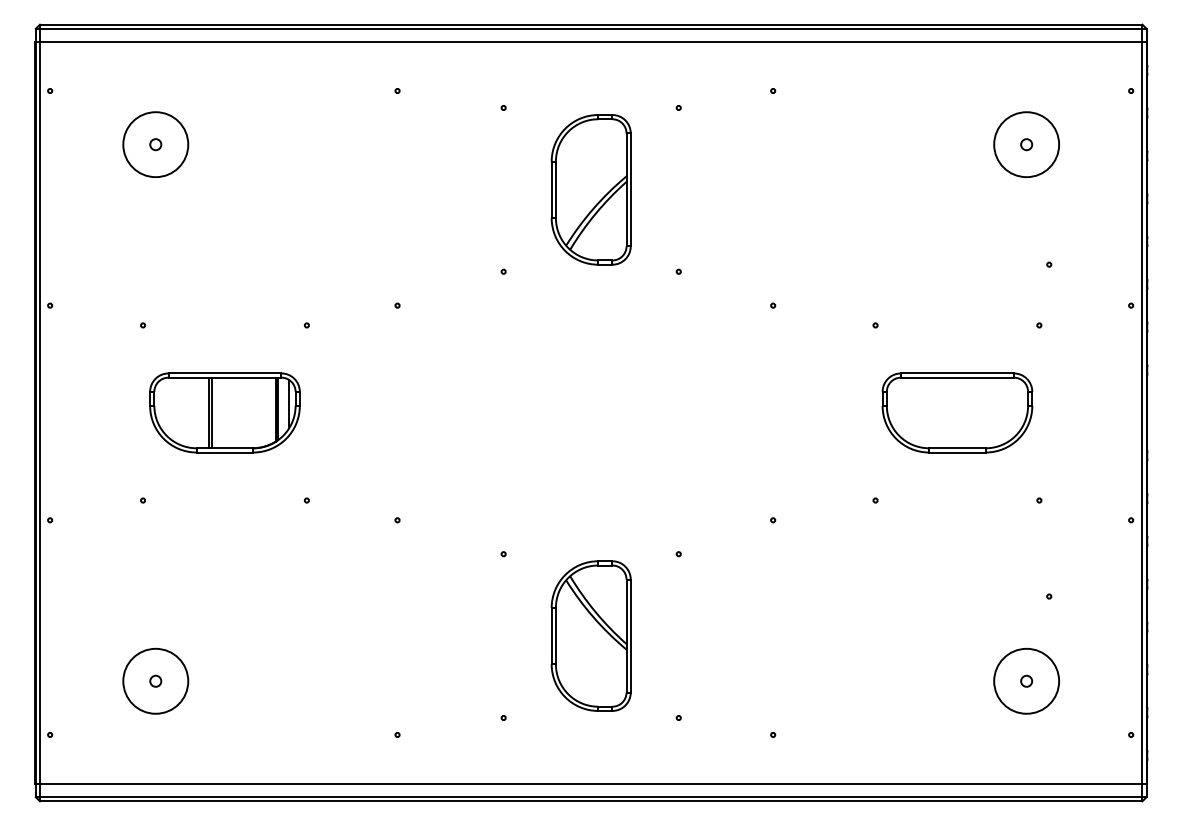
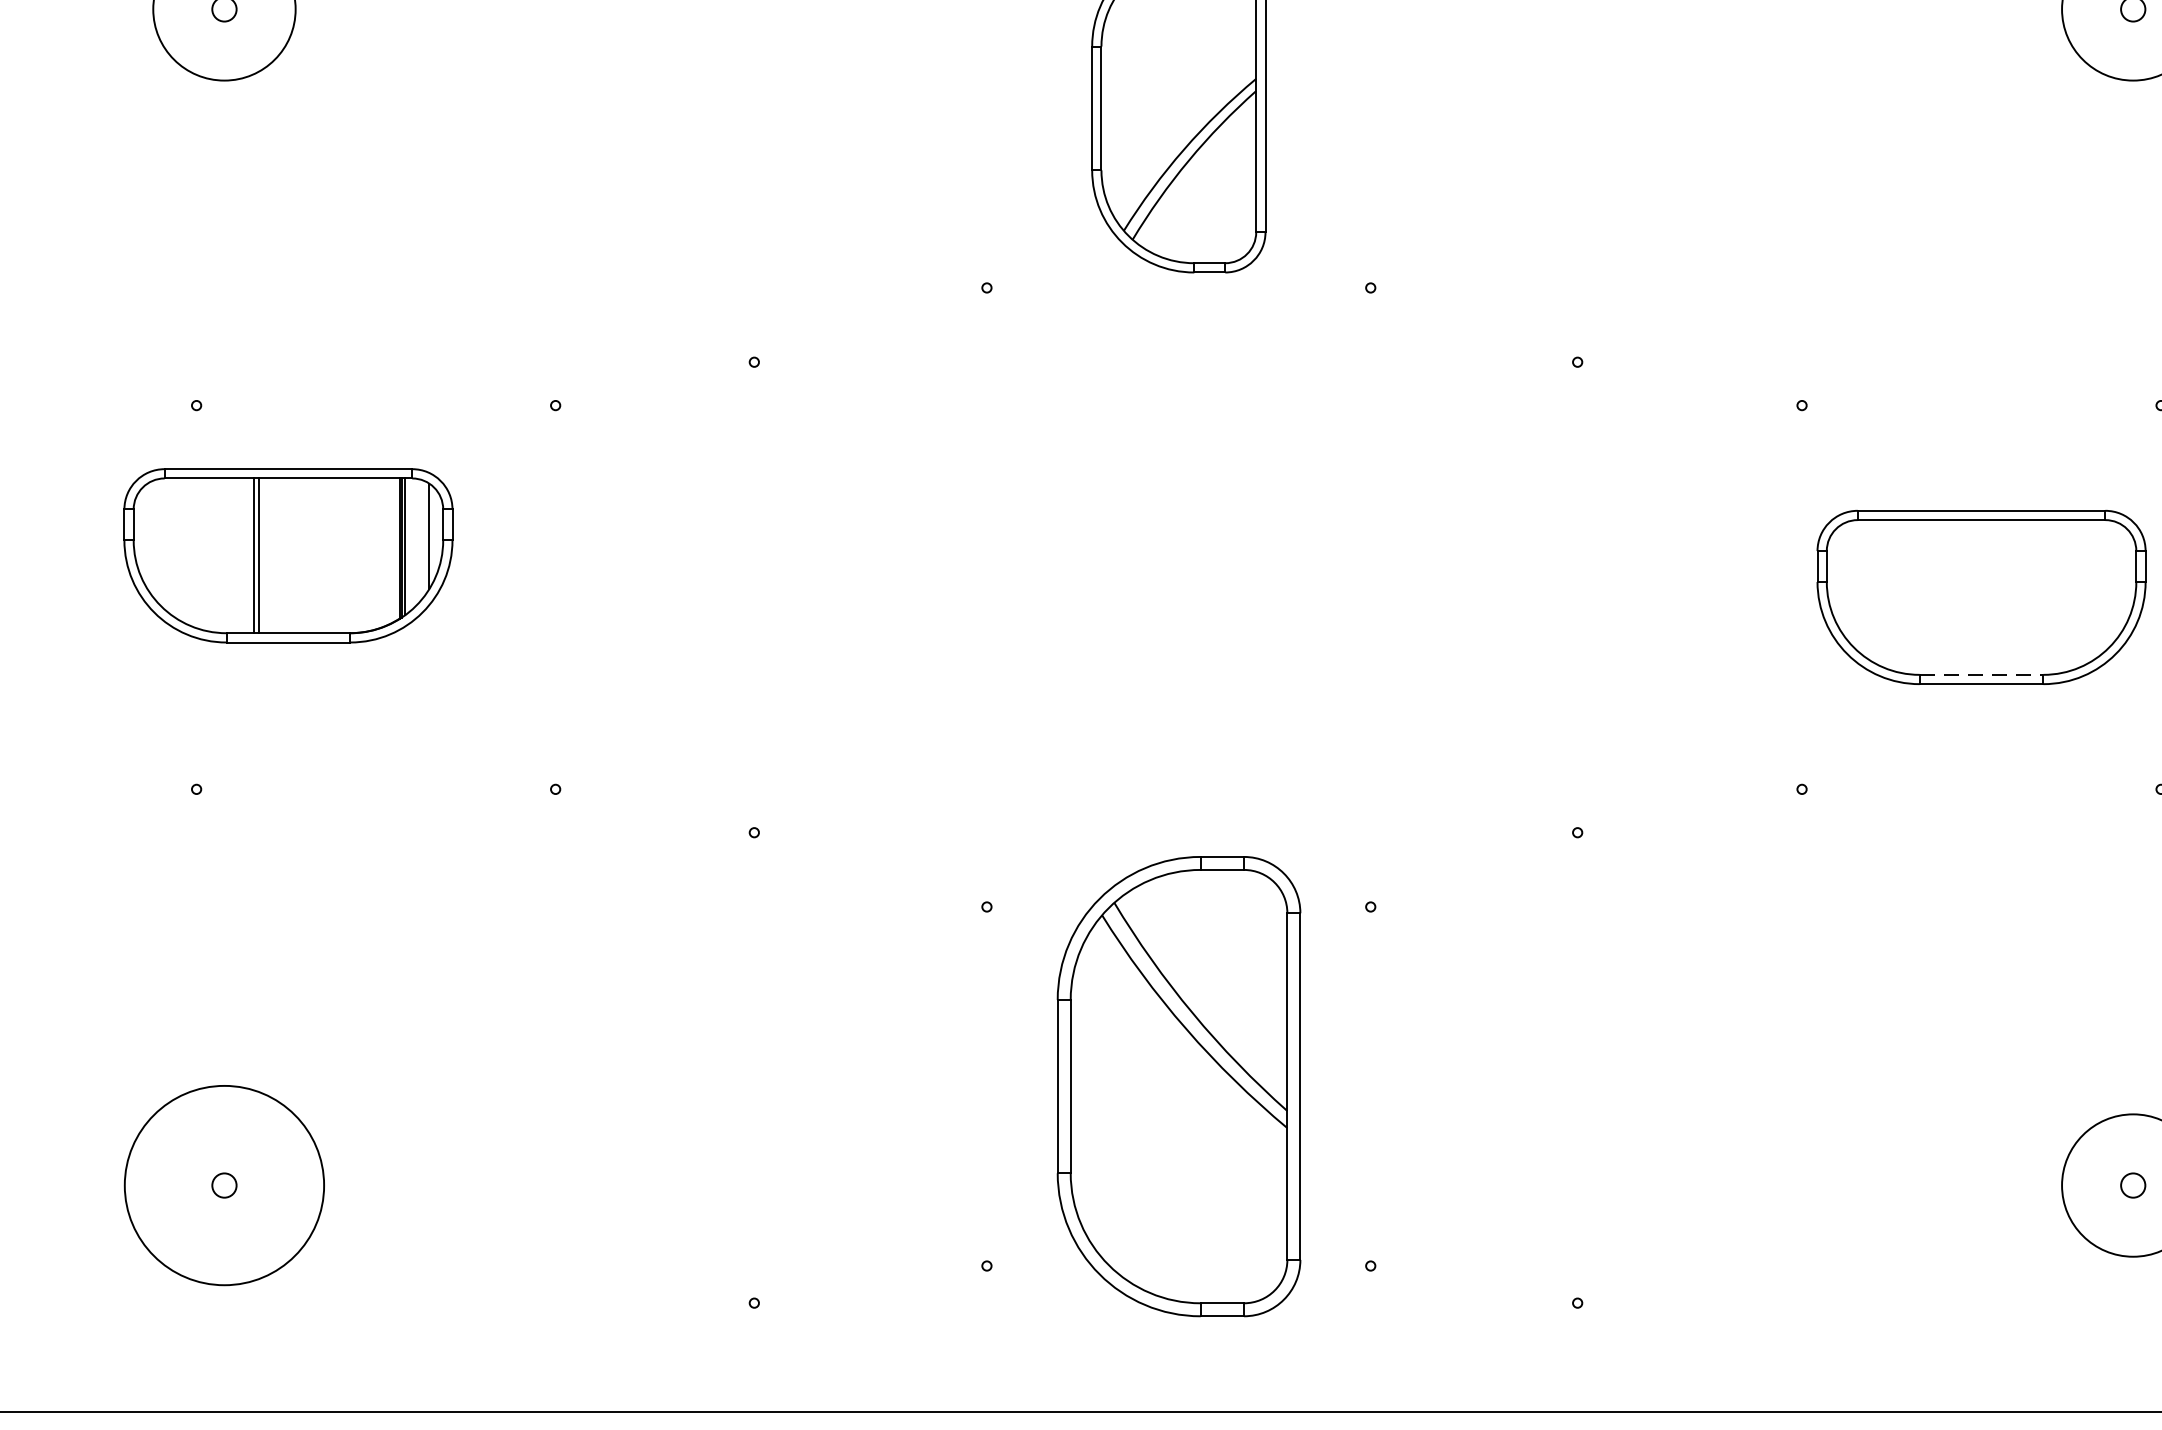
part: (224, 412) -> (287, 554), moved
line: (957, 448) -> (1981, 675), solid -> dashed
part: (590, 635) -> (1177, 1085), size x1.4
circle: (155, 680) -> (223, 1183), size x1.4

